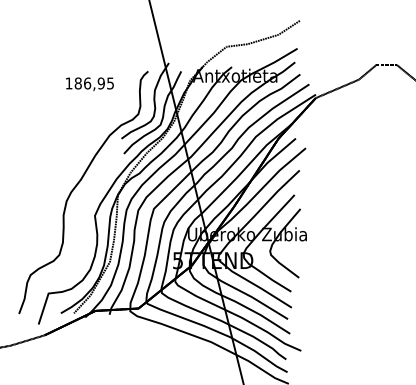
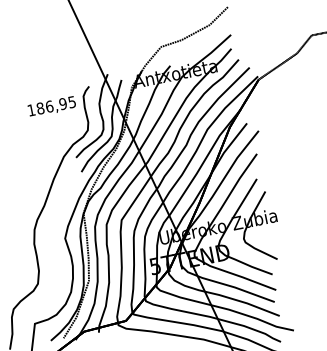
text: (89, 84) -> (51, 107), moved

